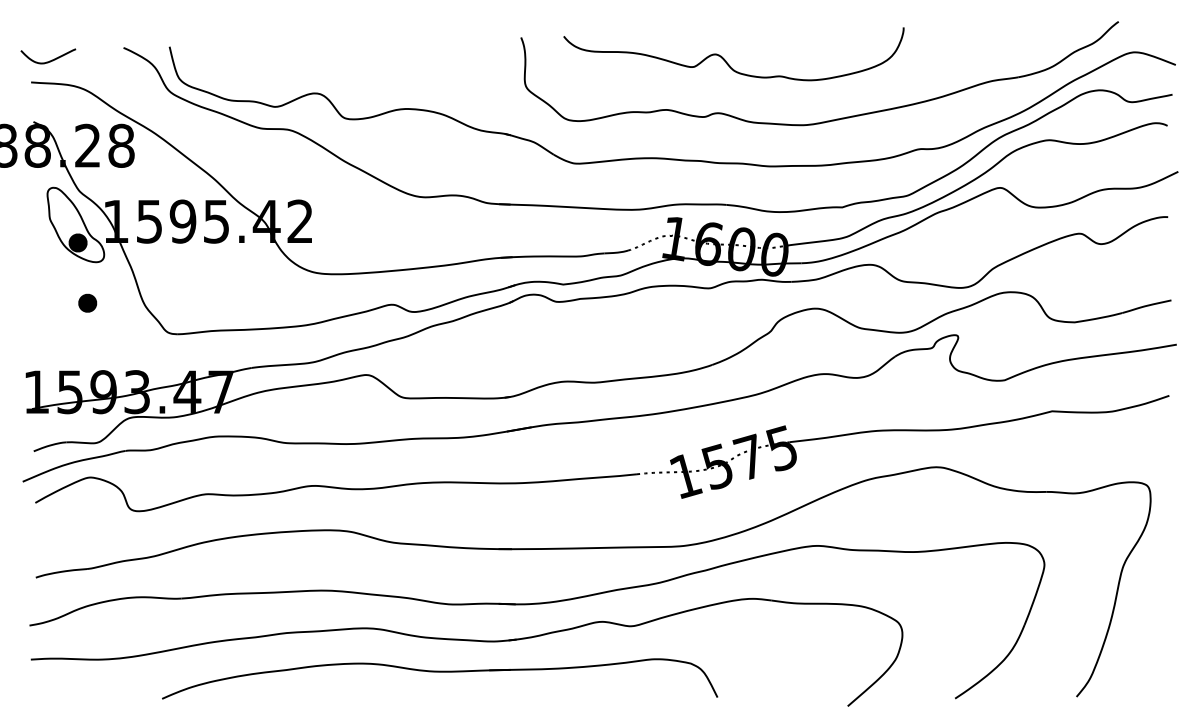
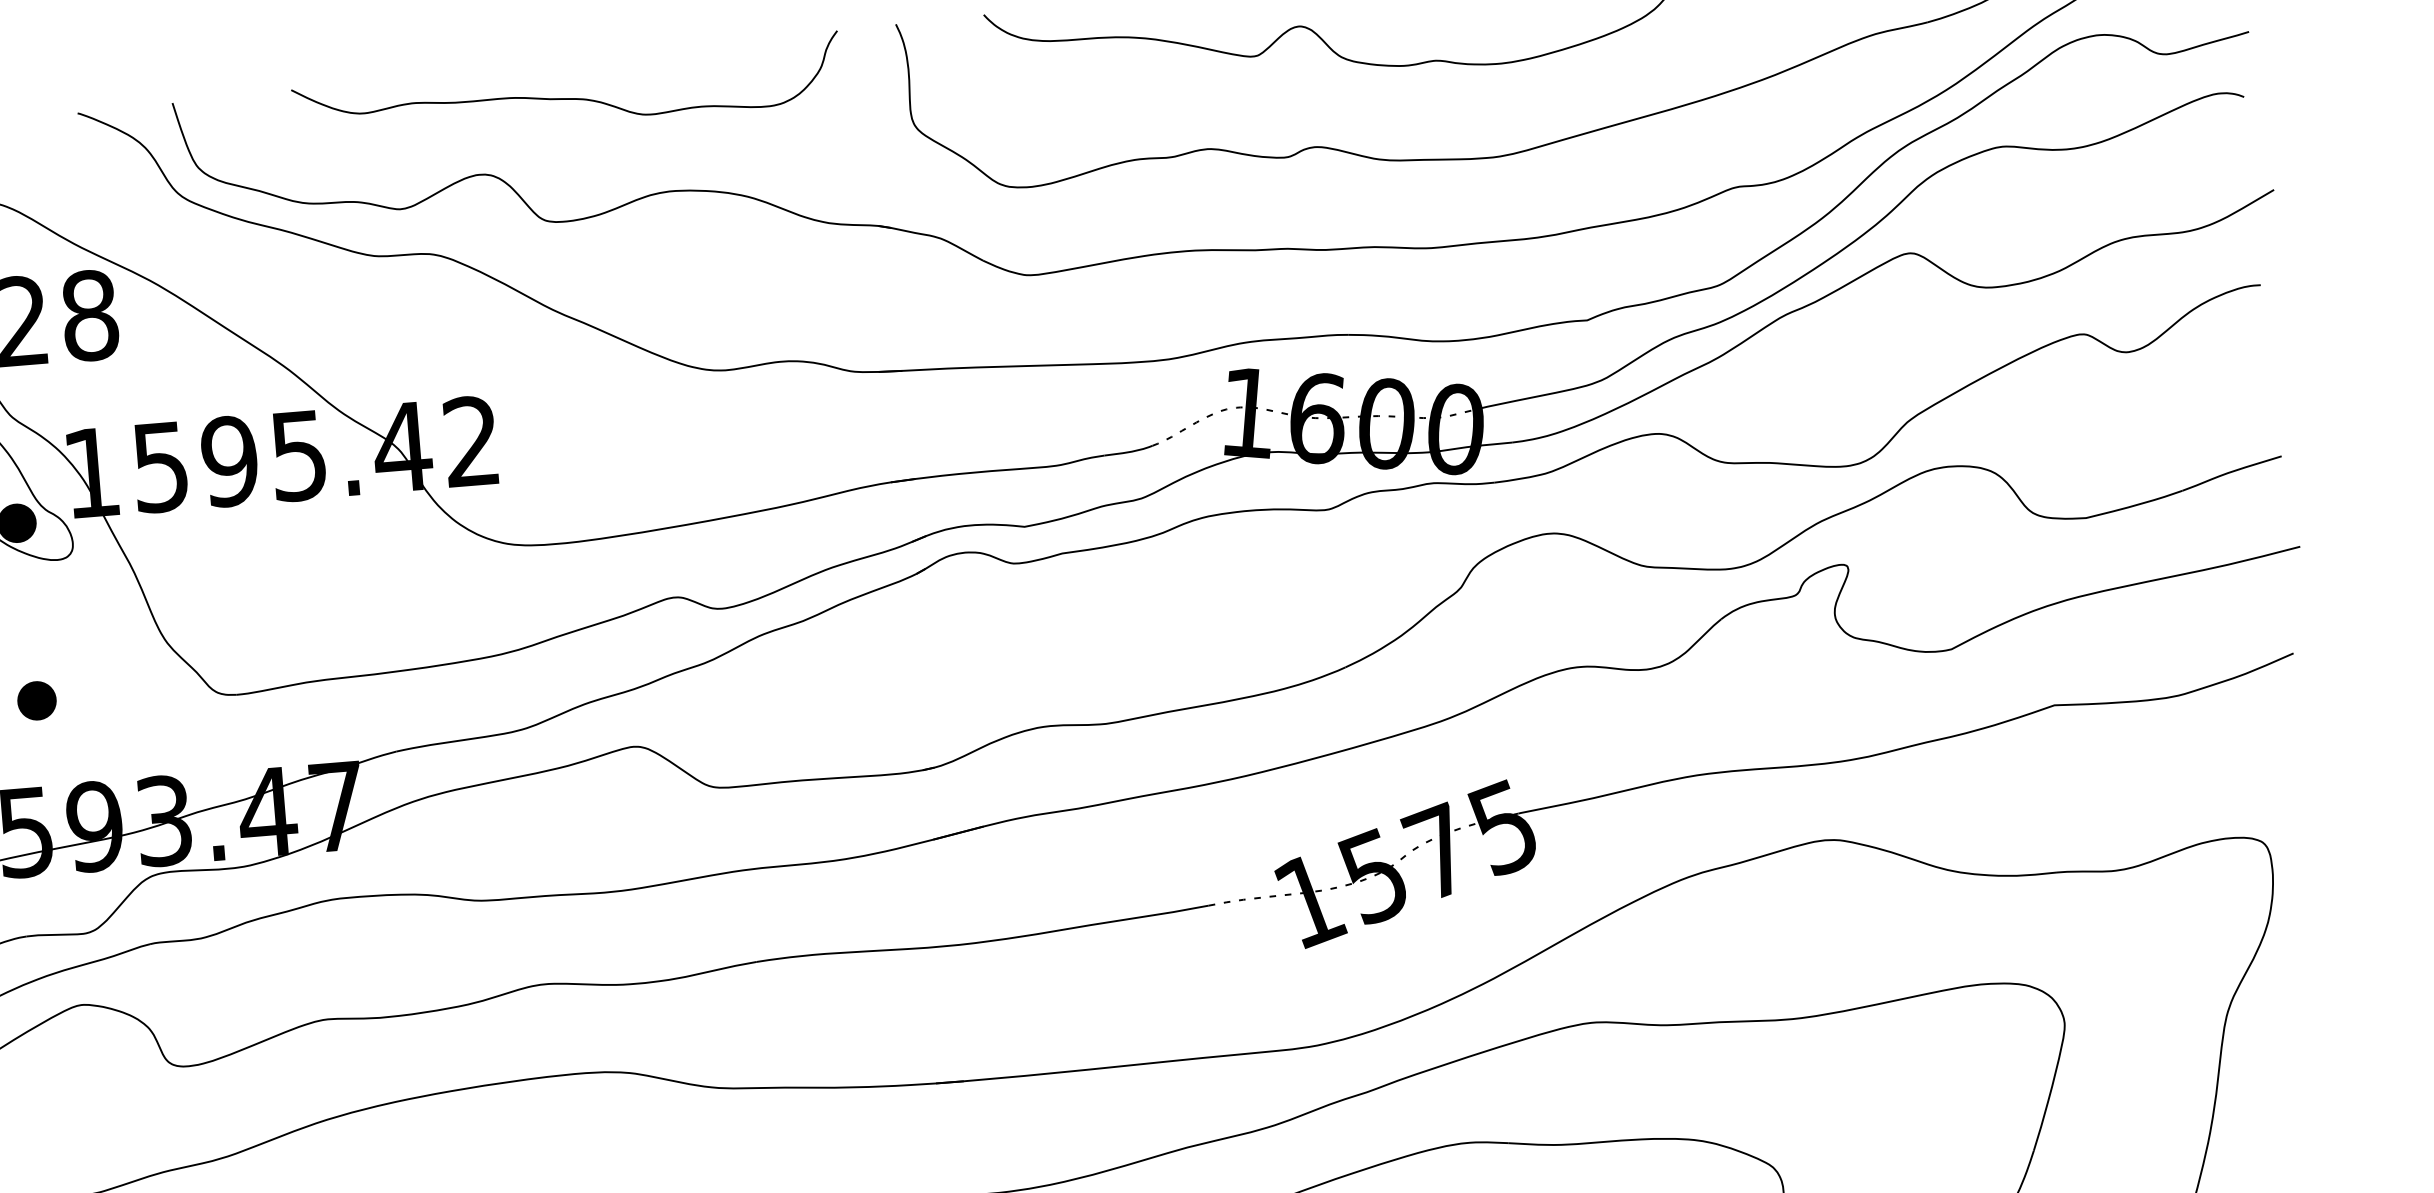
curve: (360, 59) -> (568, 97), added
part: (87, 302) -> (36, 699), moved

